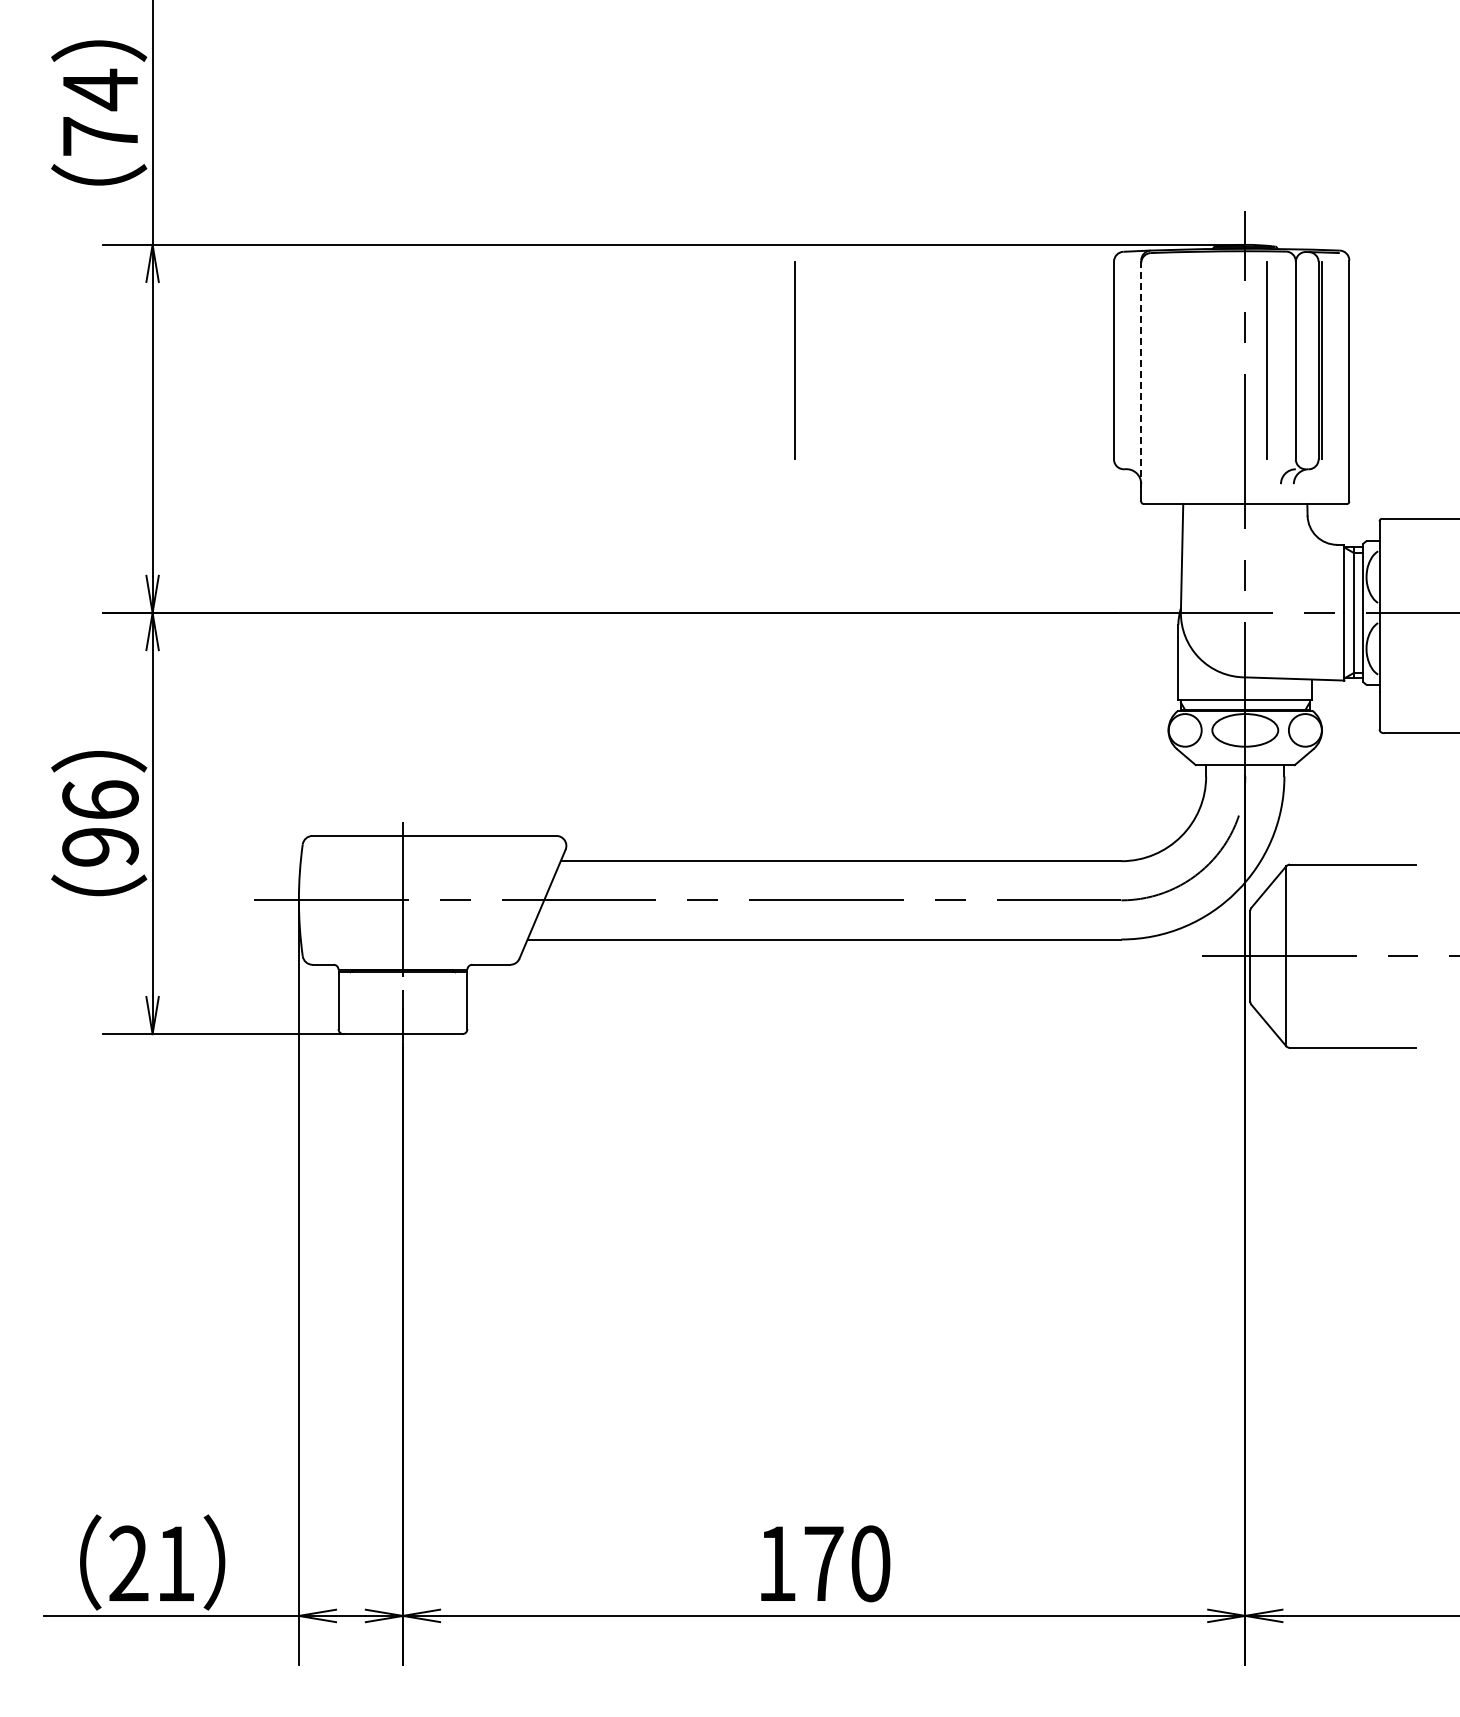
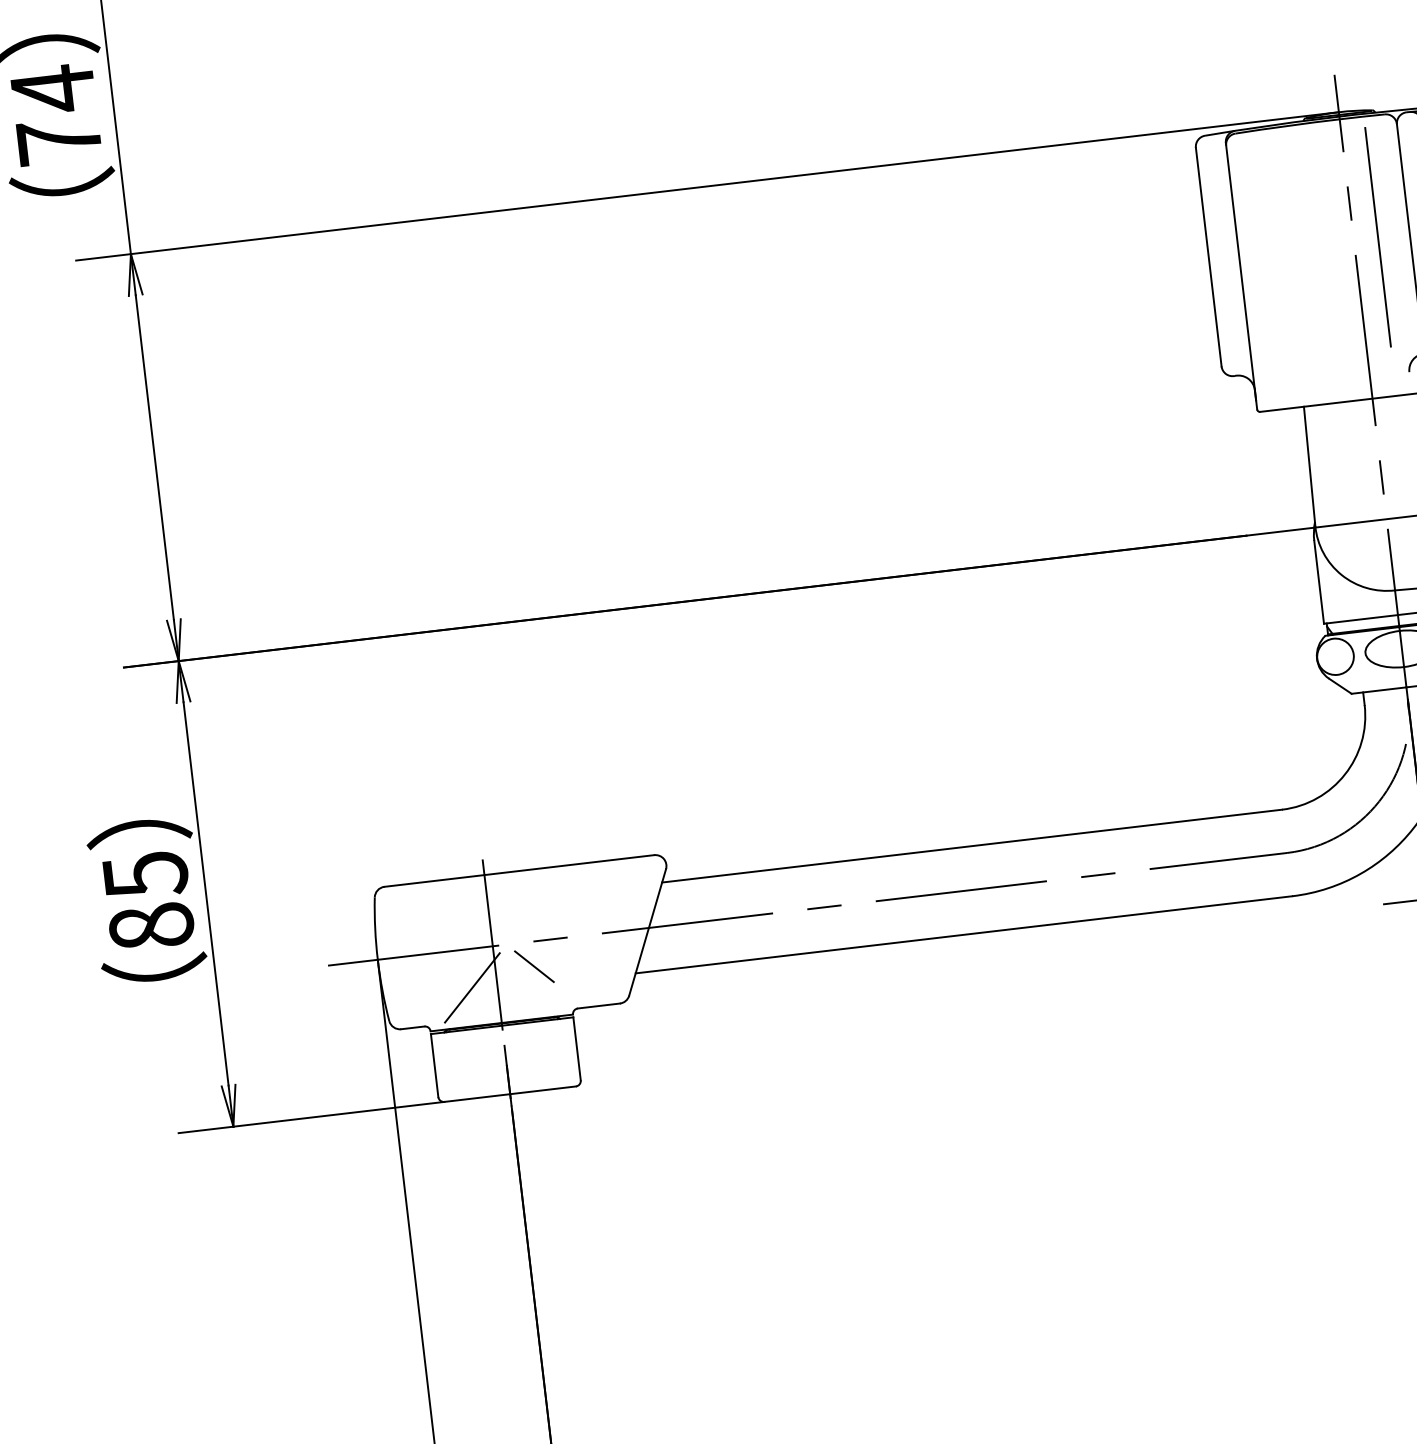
line: (794, 360) -> (855, 298), removed
line: (1141, 377) -> (1241, 272), dashed -> solid
text: (100, 823) -> (148, 900), 96 -> 85
line: (437, 922) -> (533, 966), added
line: (380, 935) -> (472, 988), added

